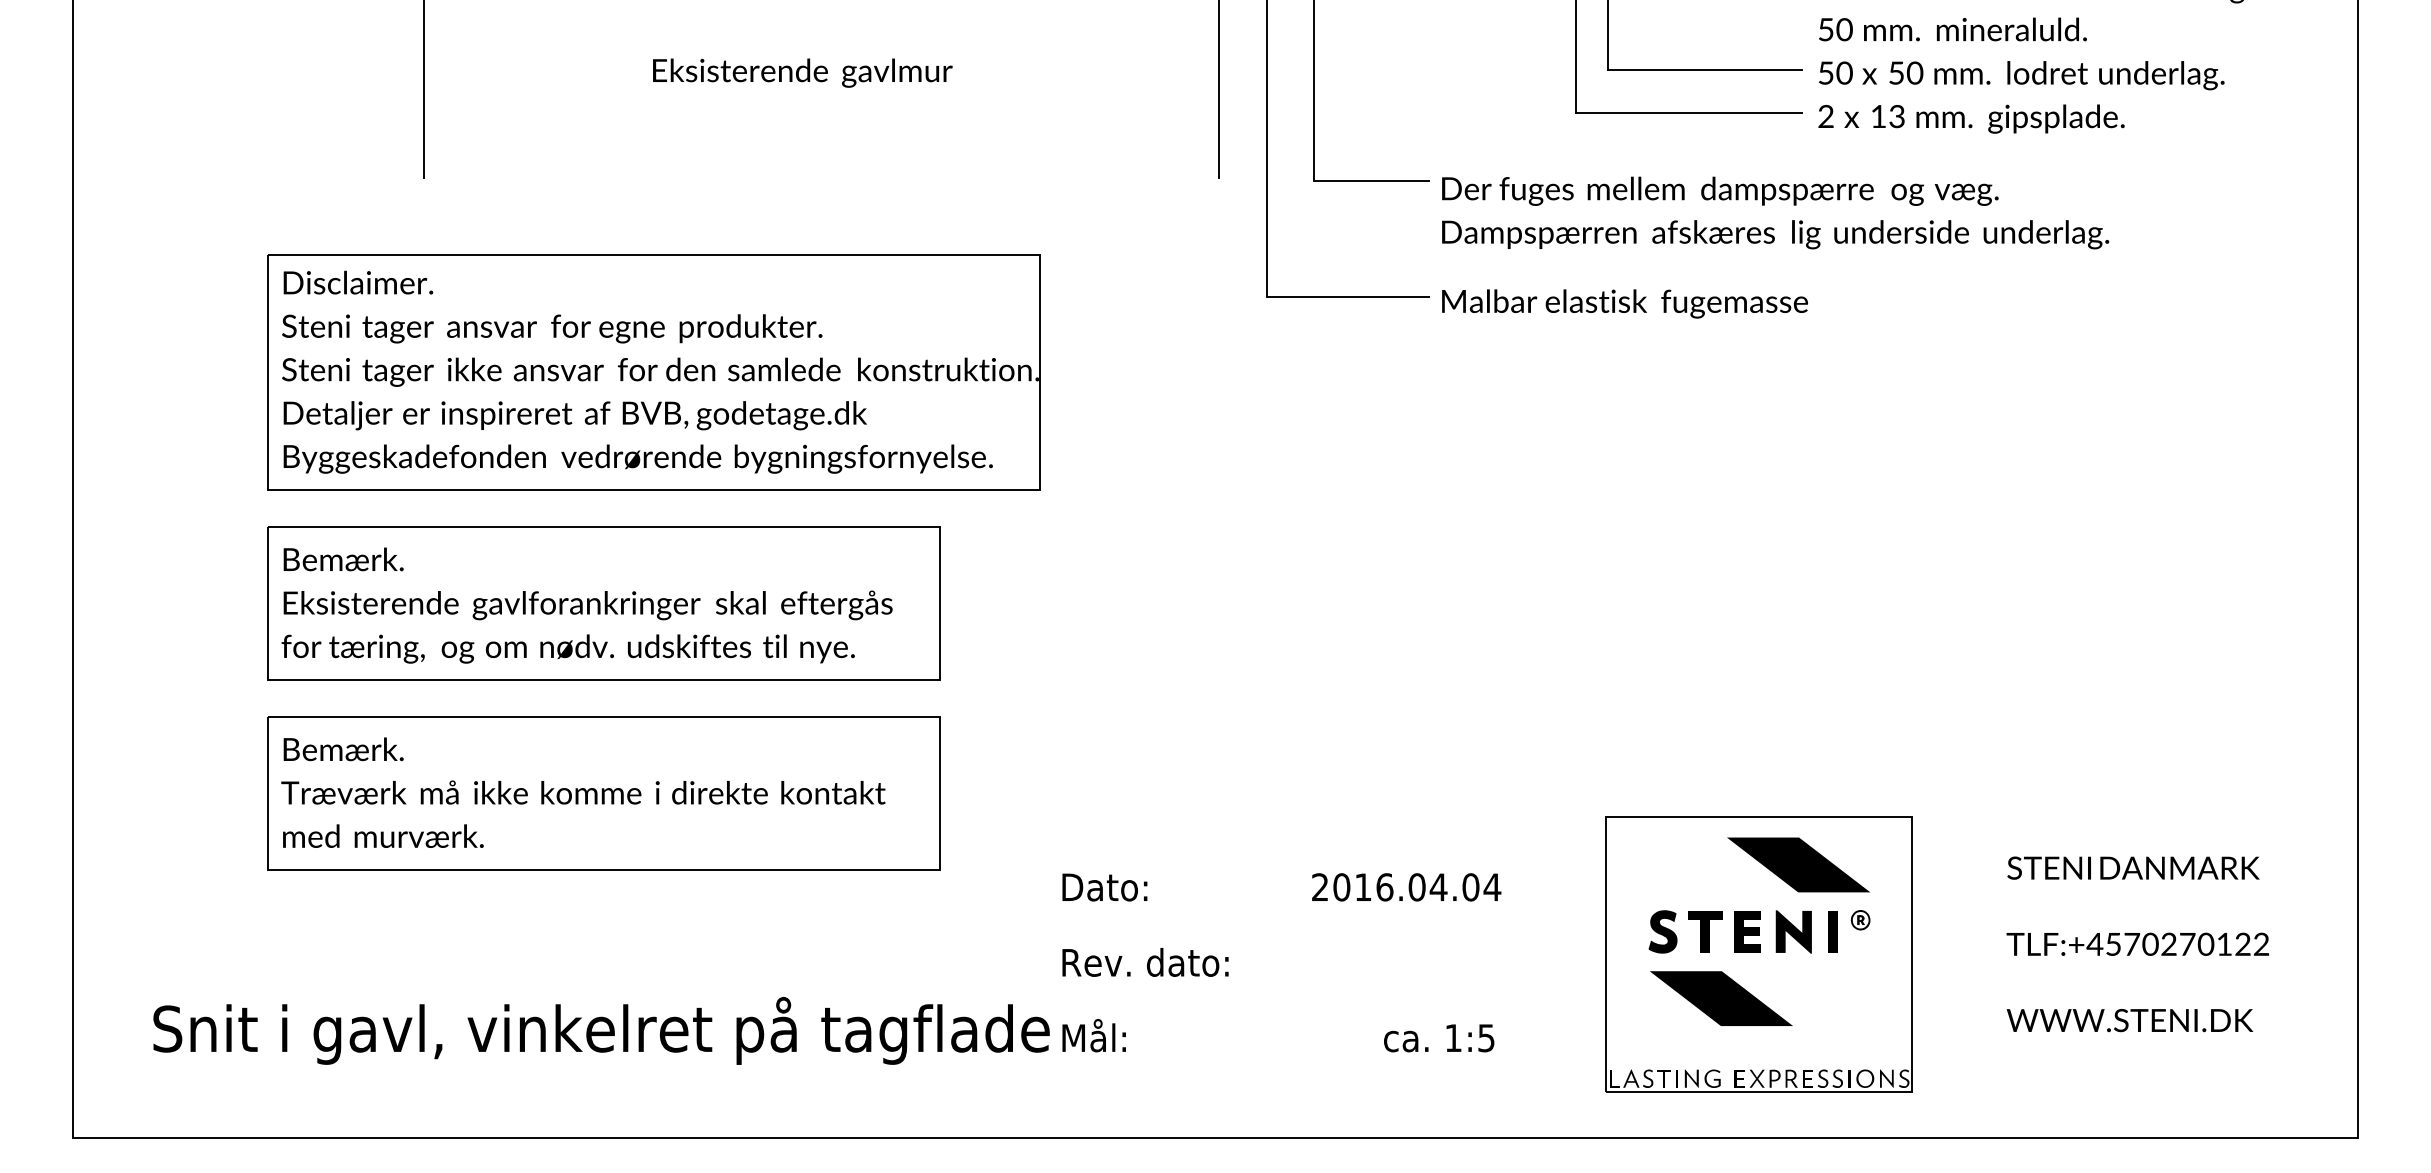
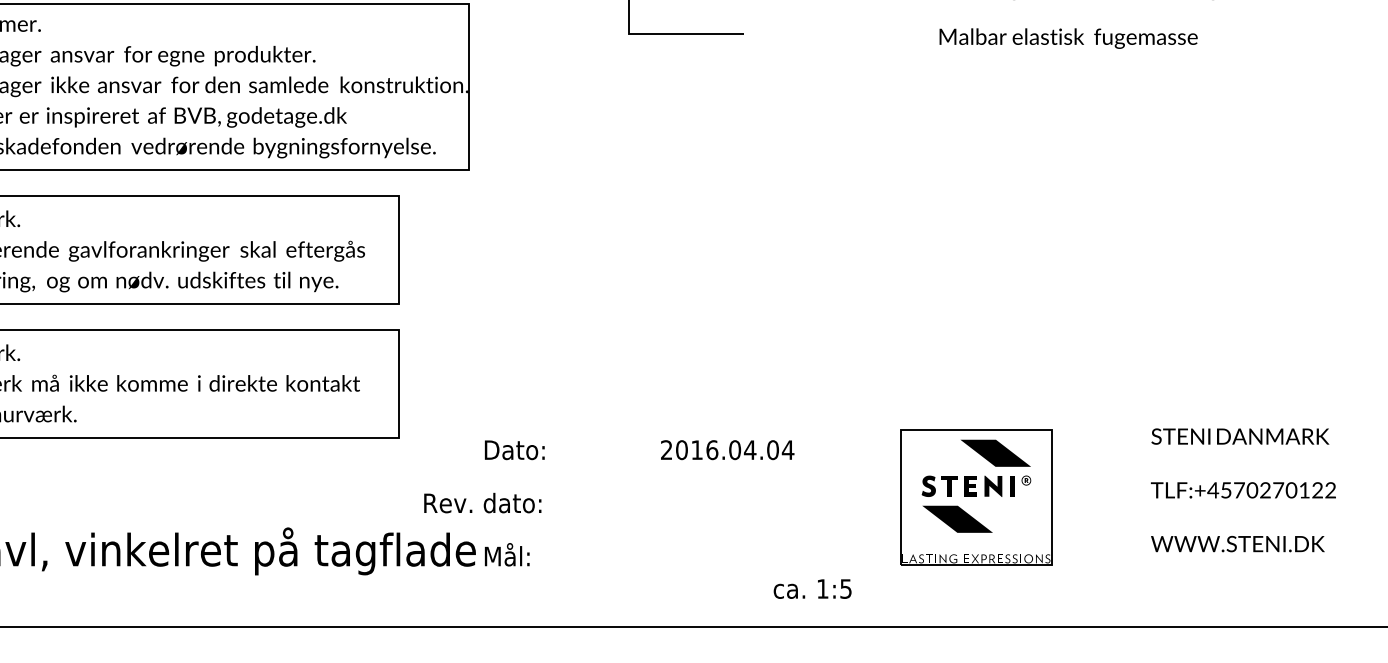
text: (1624, 303) -> (1068, 38), moved
part: (1758, 954) -> (975, 497), size x0.7
text: (1145, 962) -> (482, 503), moved
text: (1439, 1038) -> (812, 589), moved

